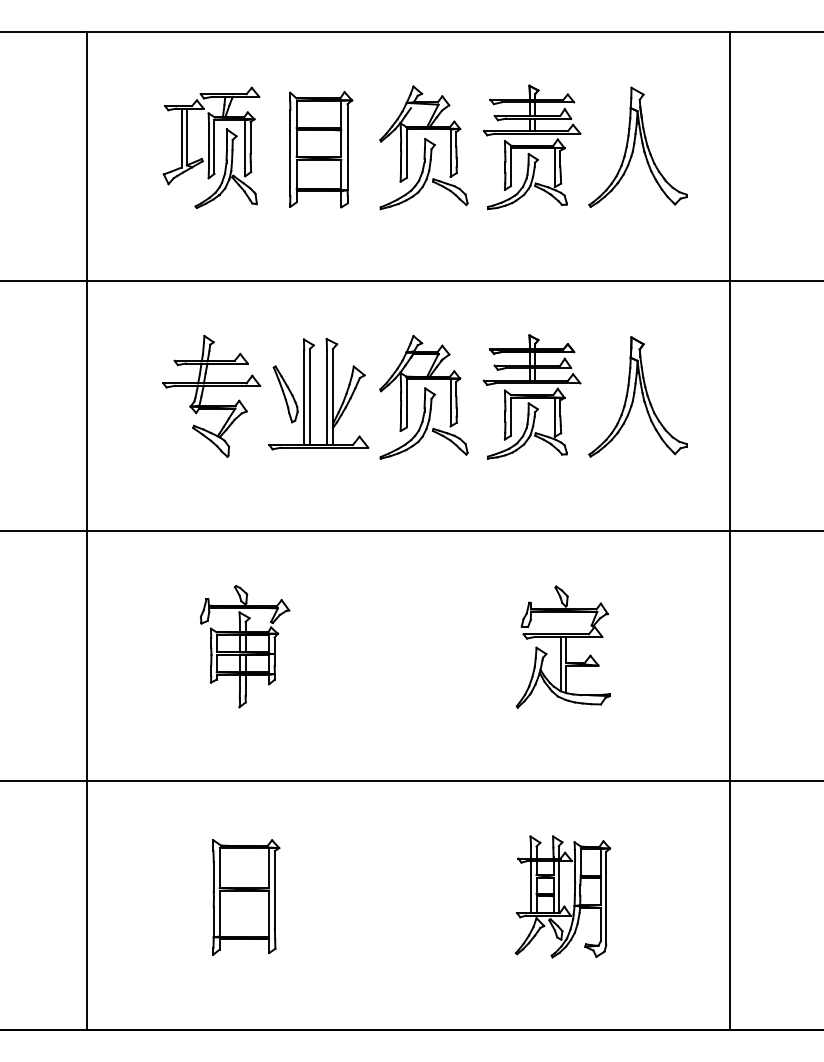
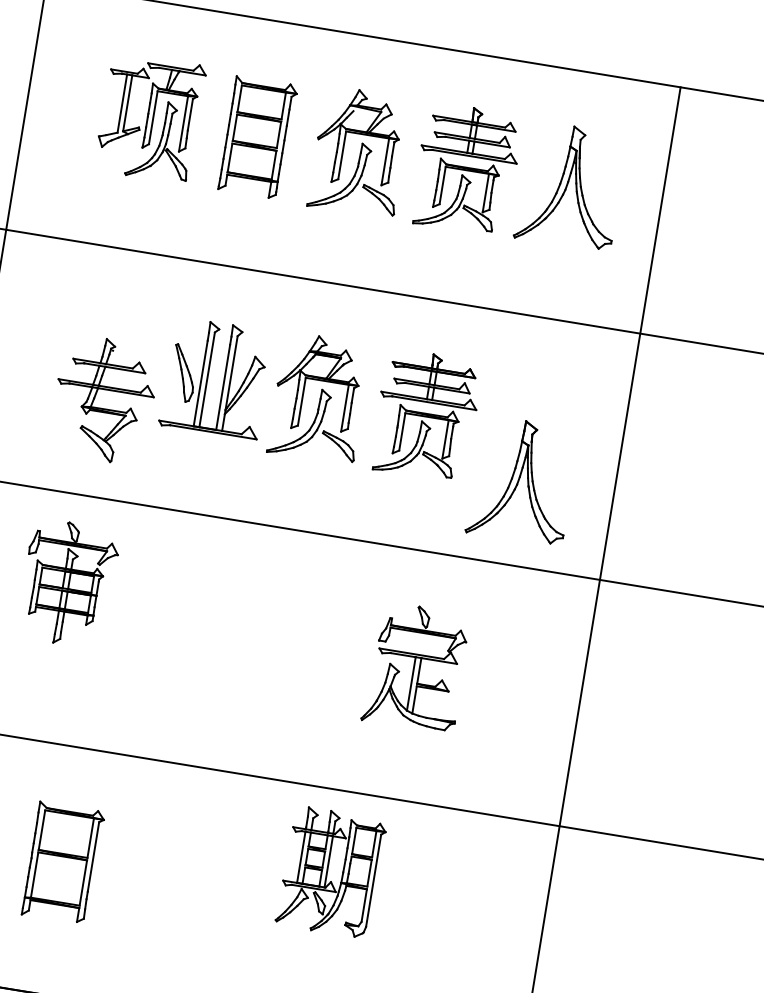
part: (203, 392) -> (96, 394), moved
part: (637, 396) -> (522, 480), moved
part: (245, 646) -> (68, 583), moved
part: (562, 896) -> (330, 871), moved

